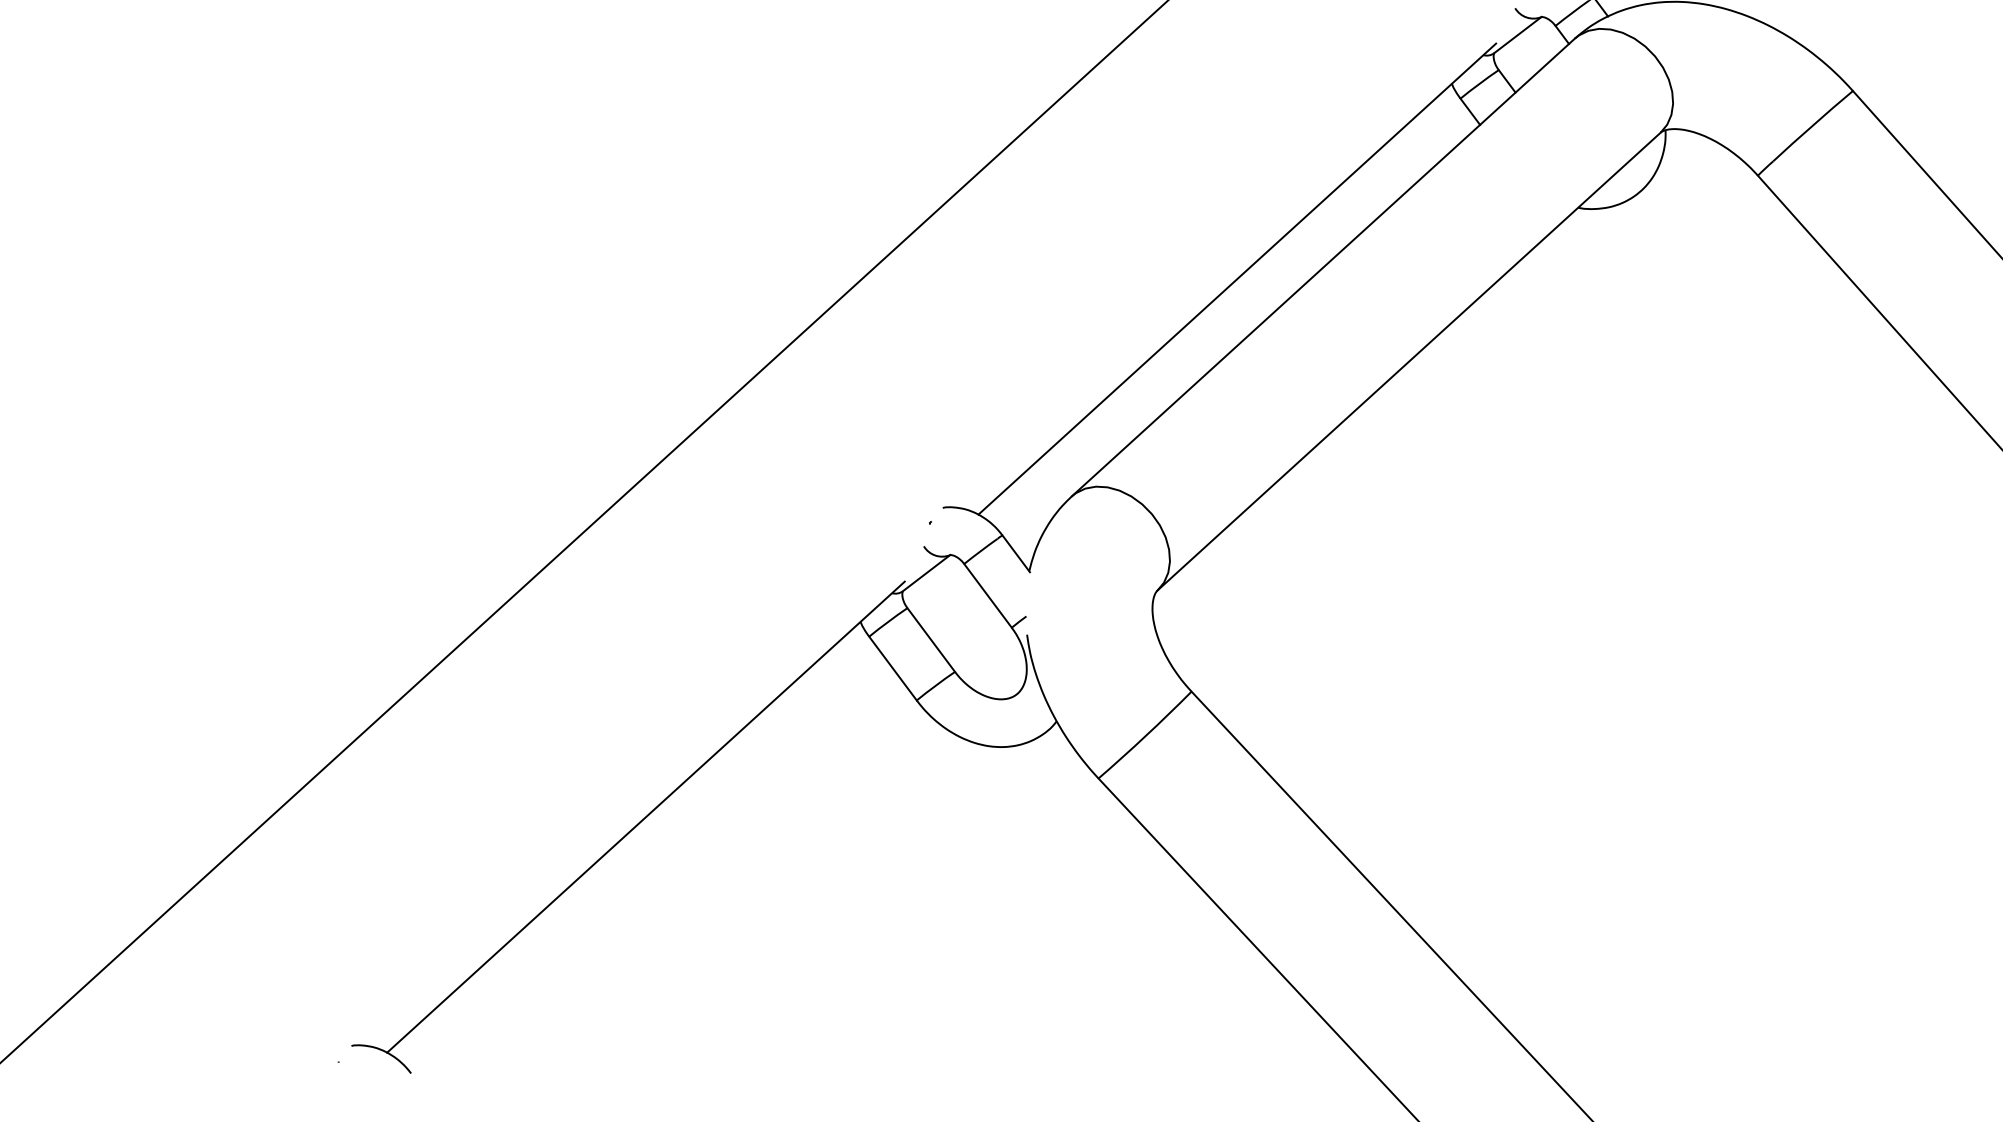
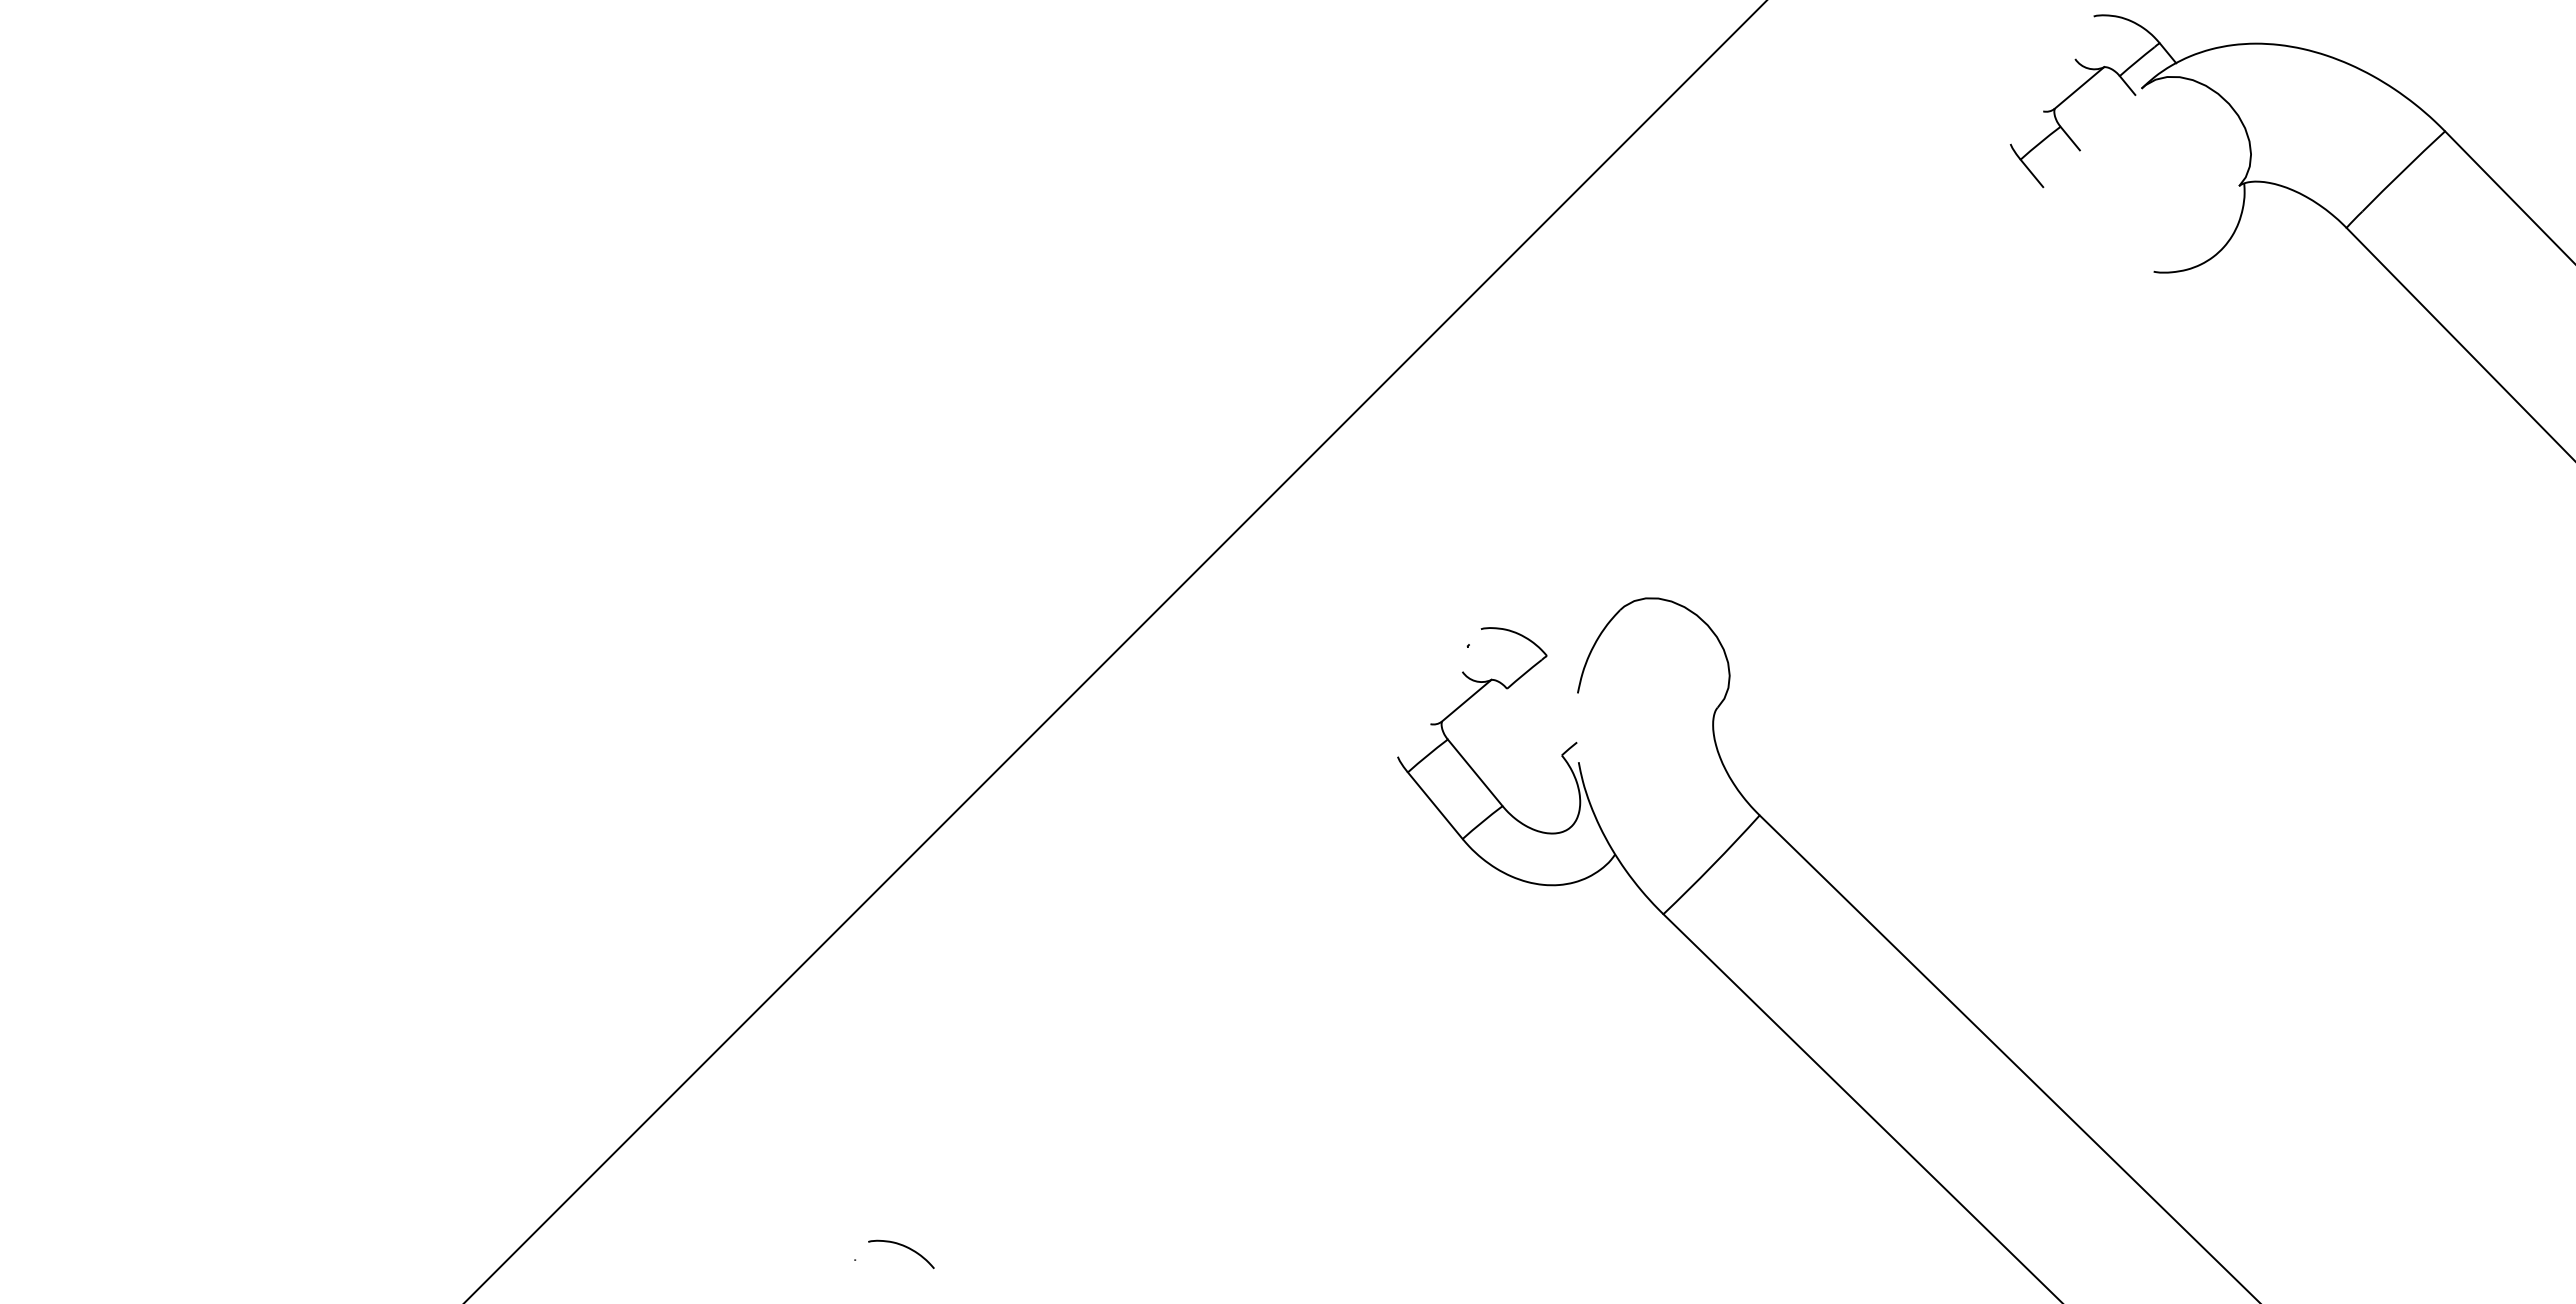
line: (1323, 267) -> (1880, 349), removed
line: (1236, 279) -> (1787, 366), removed
line: (1409, 361) -> (1978, 446), removed
line: (1015, 553) -> (1562, 674), removed
line: (988, 595) -> (1534, 721), removed
line: (646, 816) -> (1175, 978), removed

